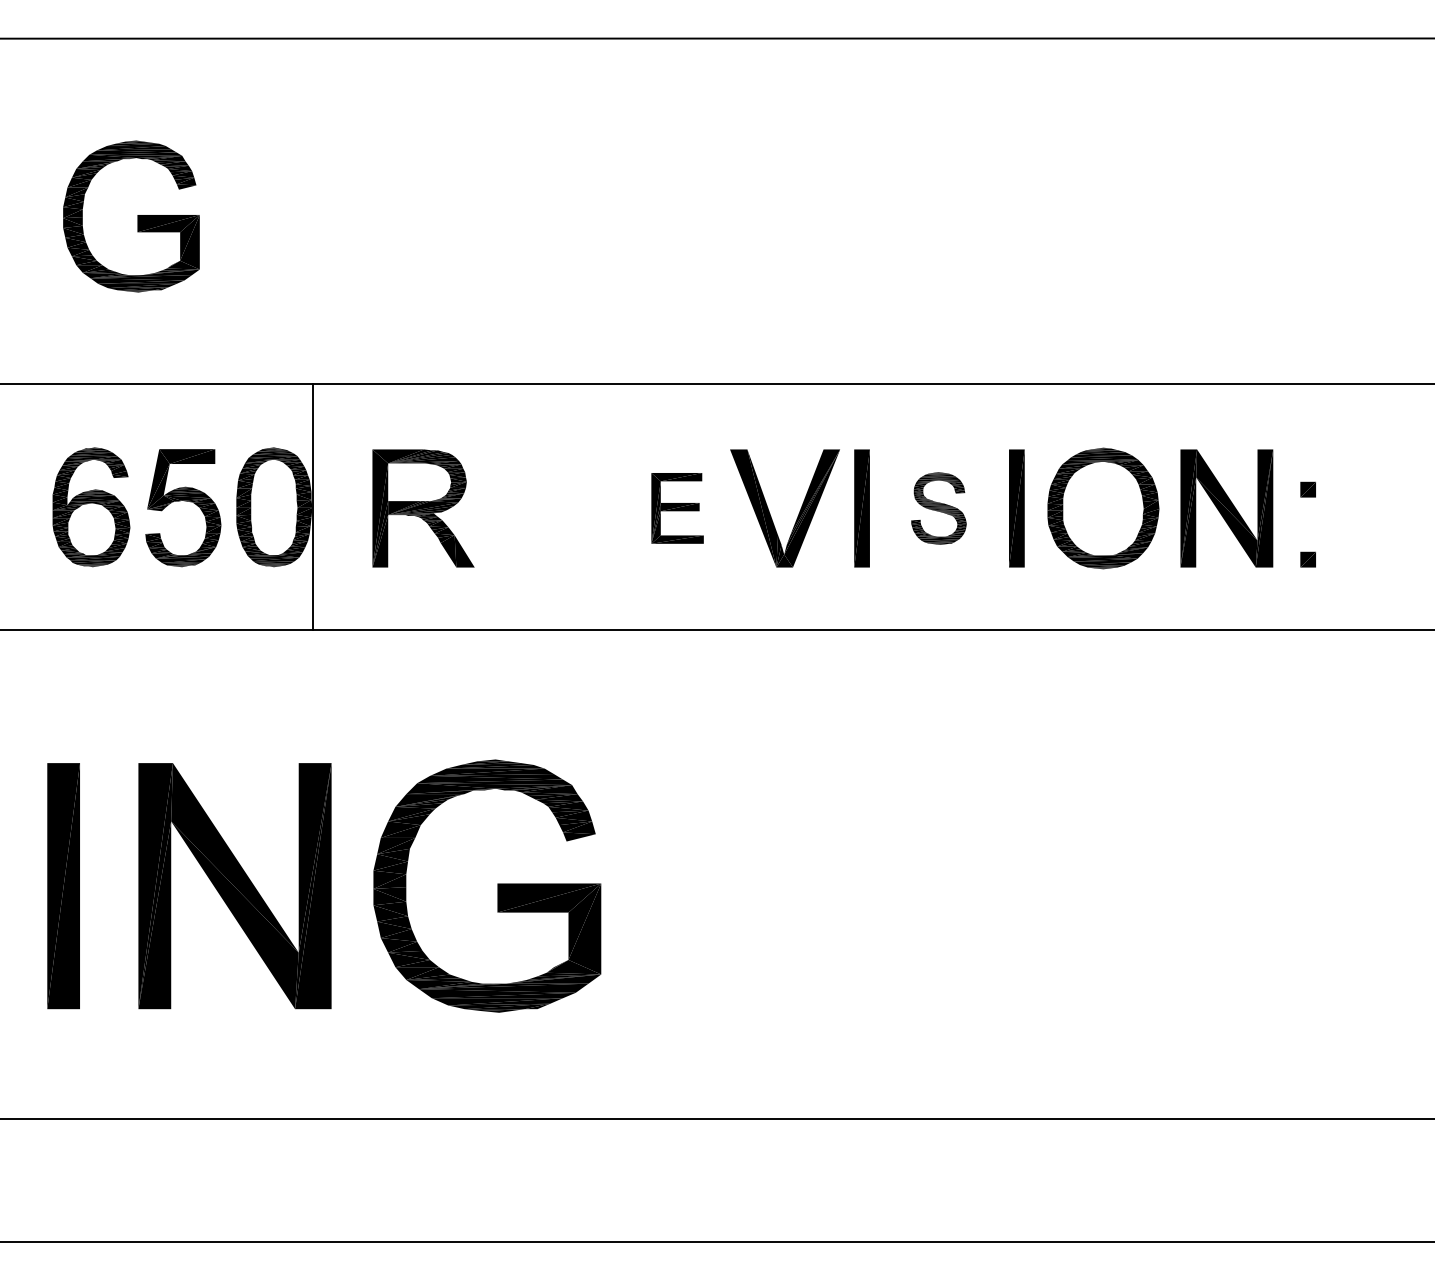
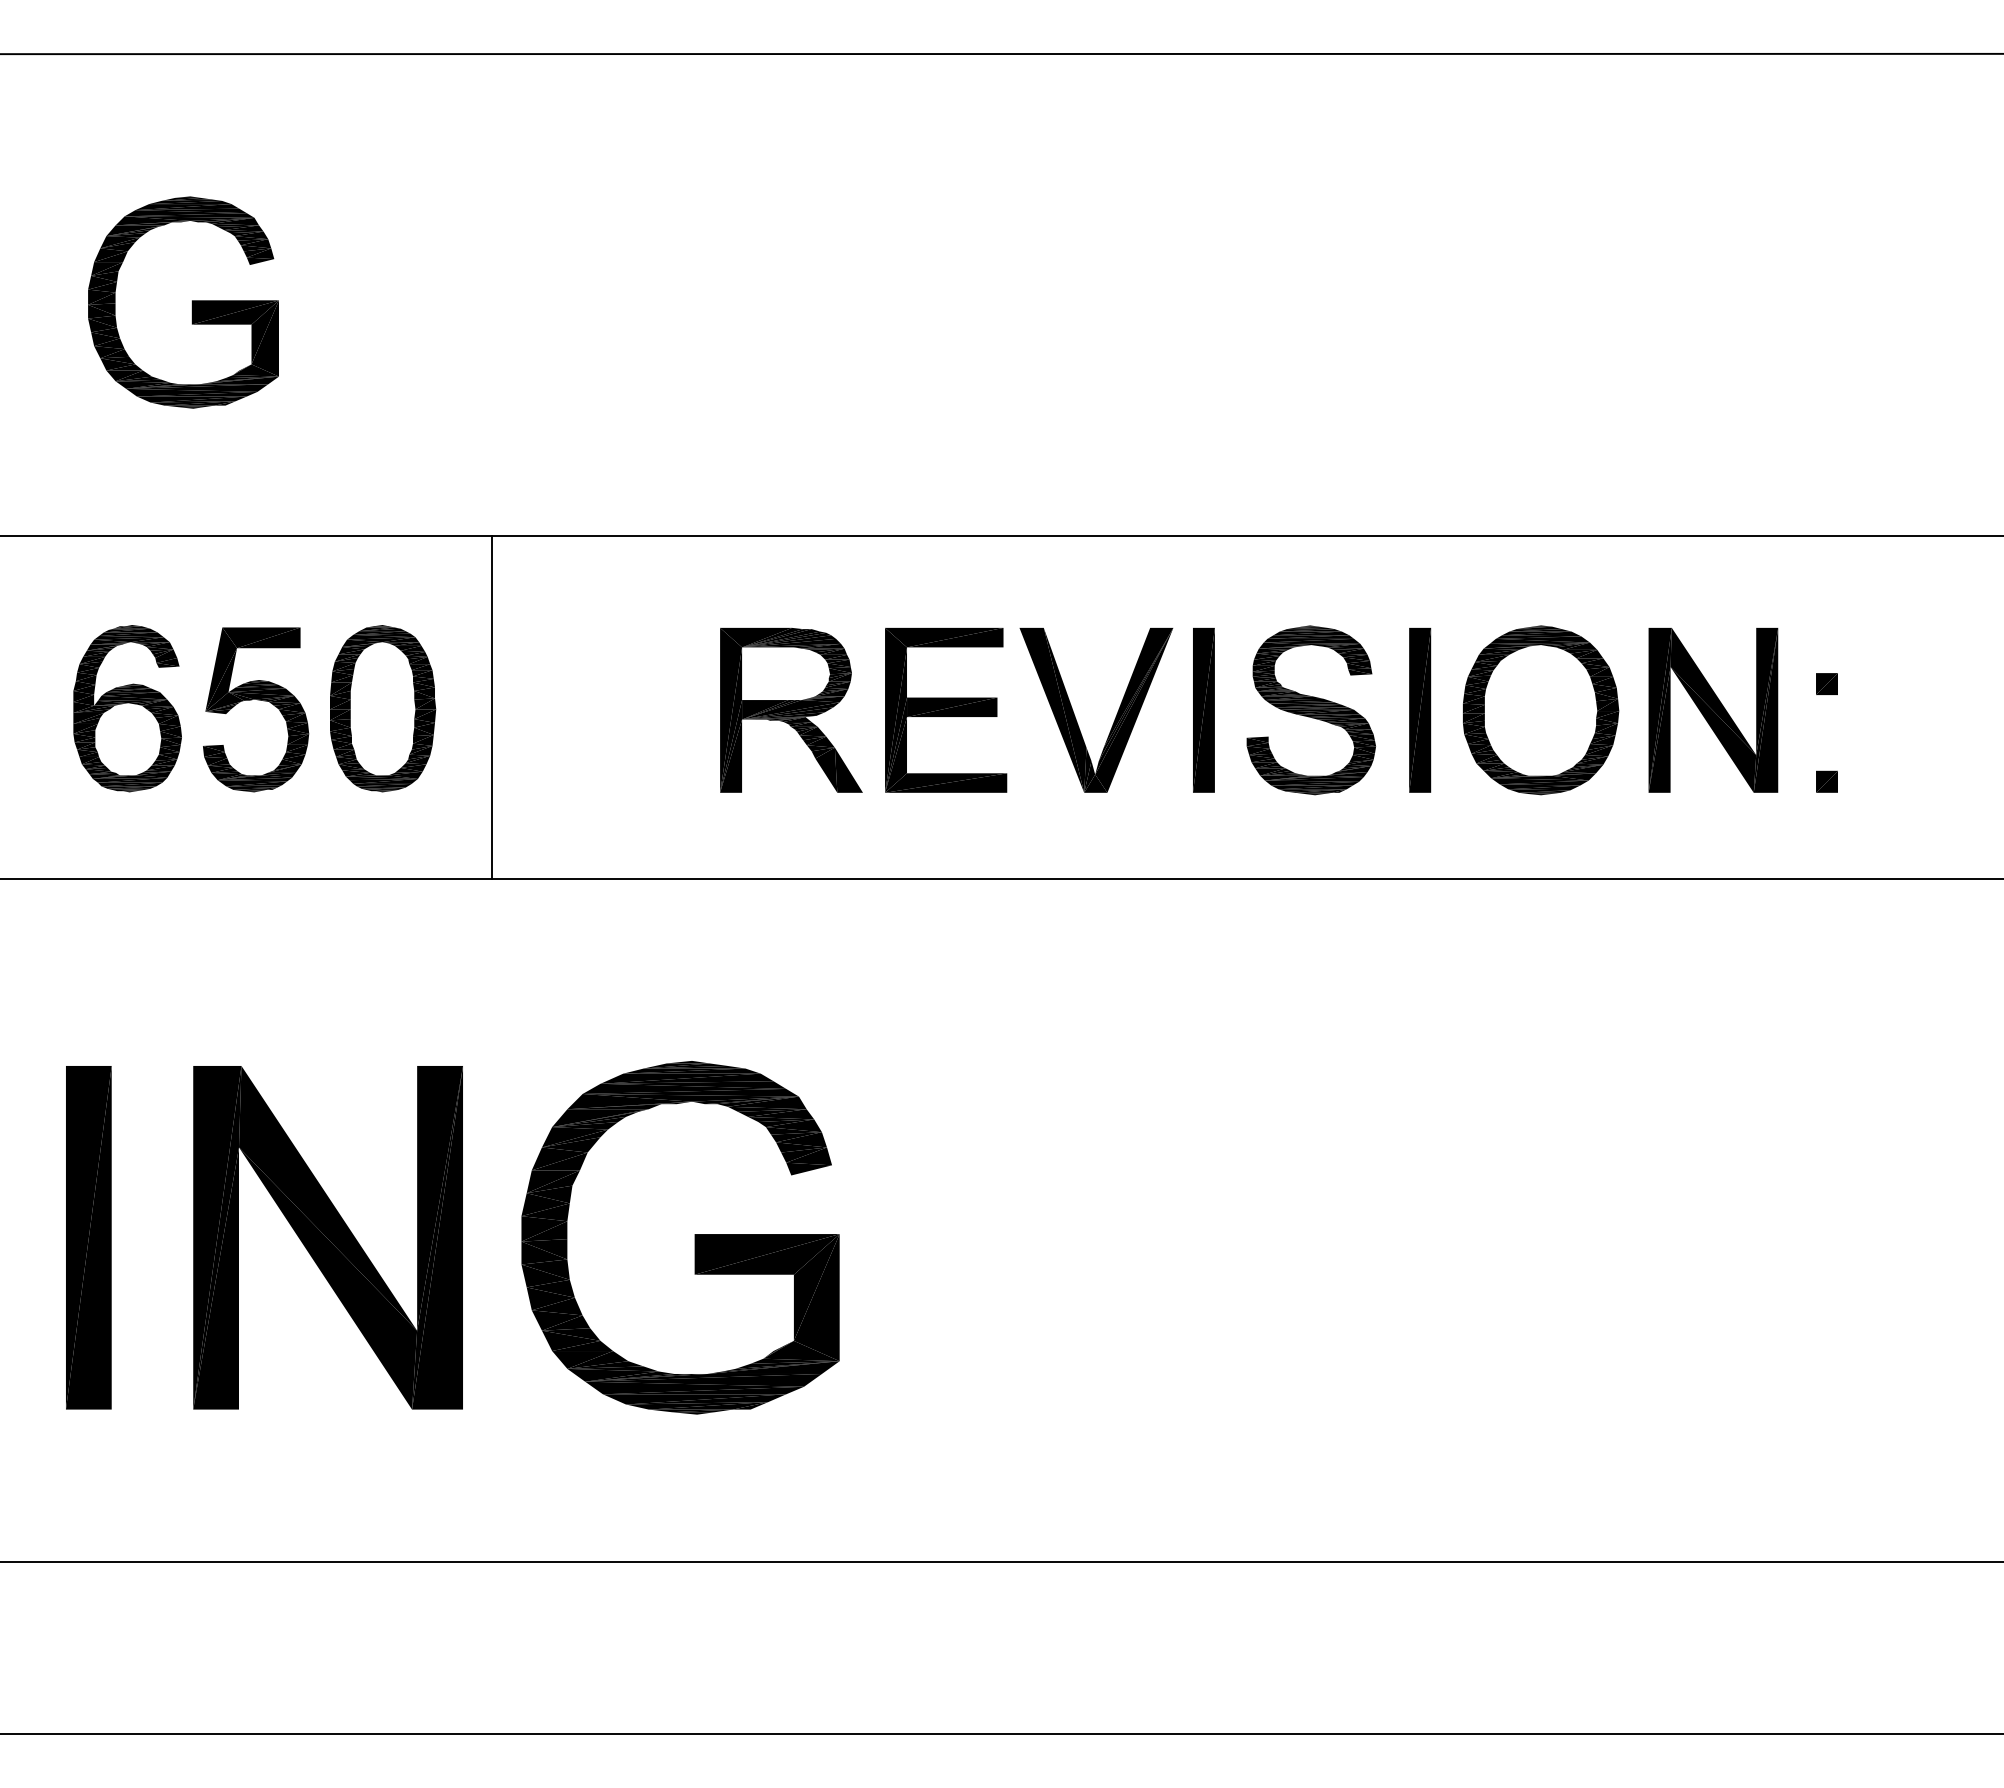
line: (312, 506) -> (491, 707), moved
part: (423, 507) -> (791, 709), moved
part: (677, 507) -> (946, 709), size x1.67
part: (939, 508) -> (1311, 710), size x1.67

